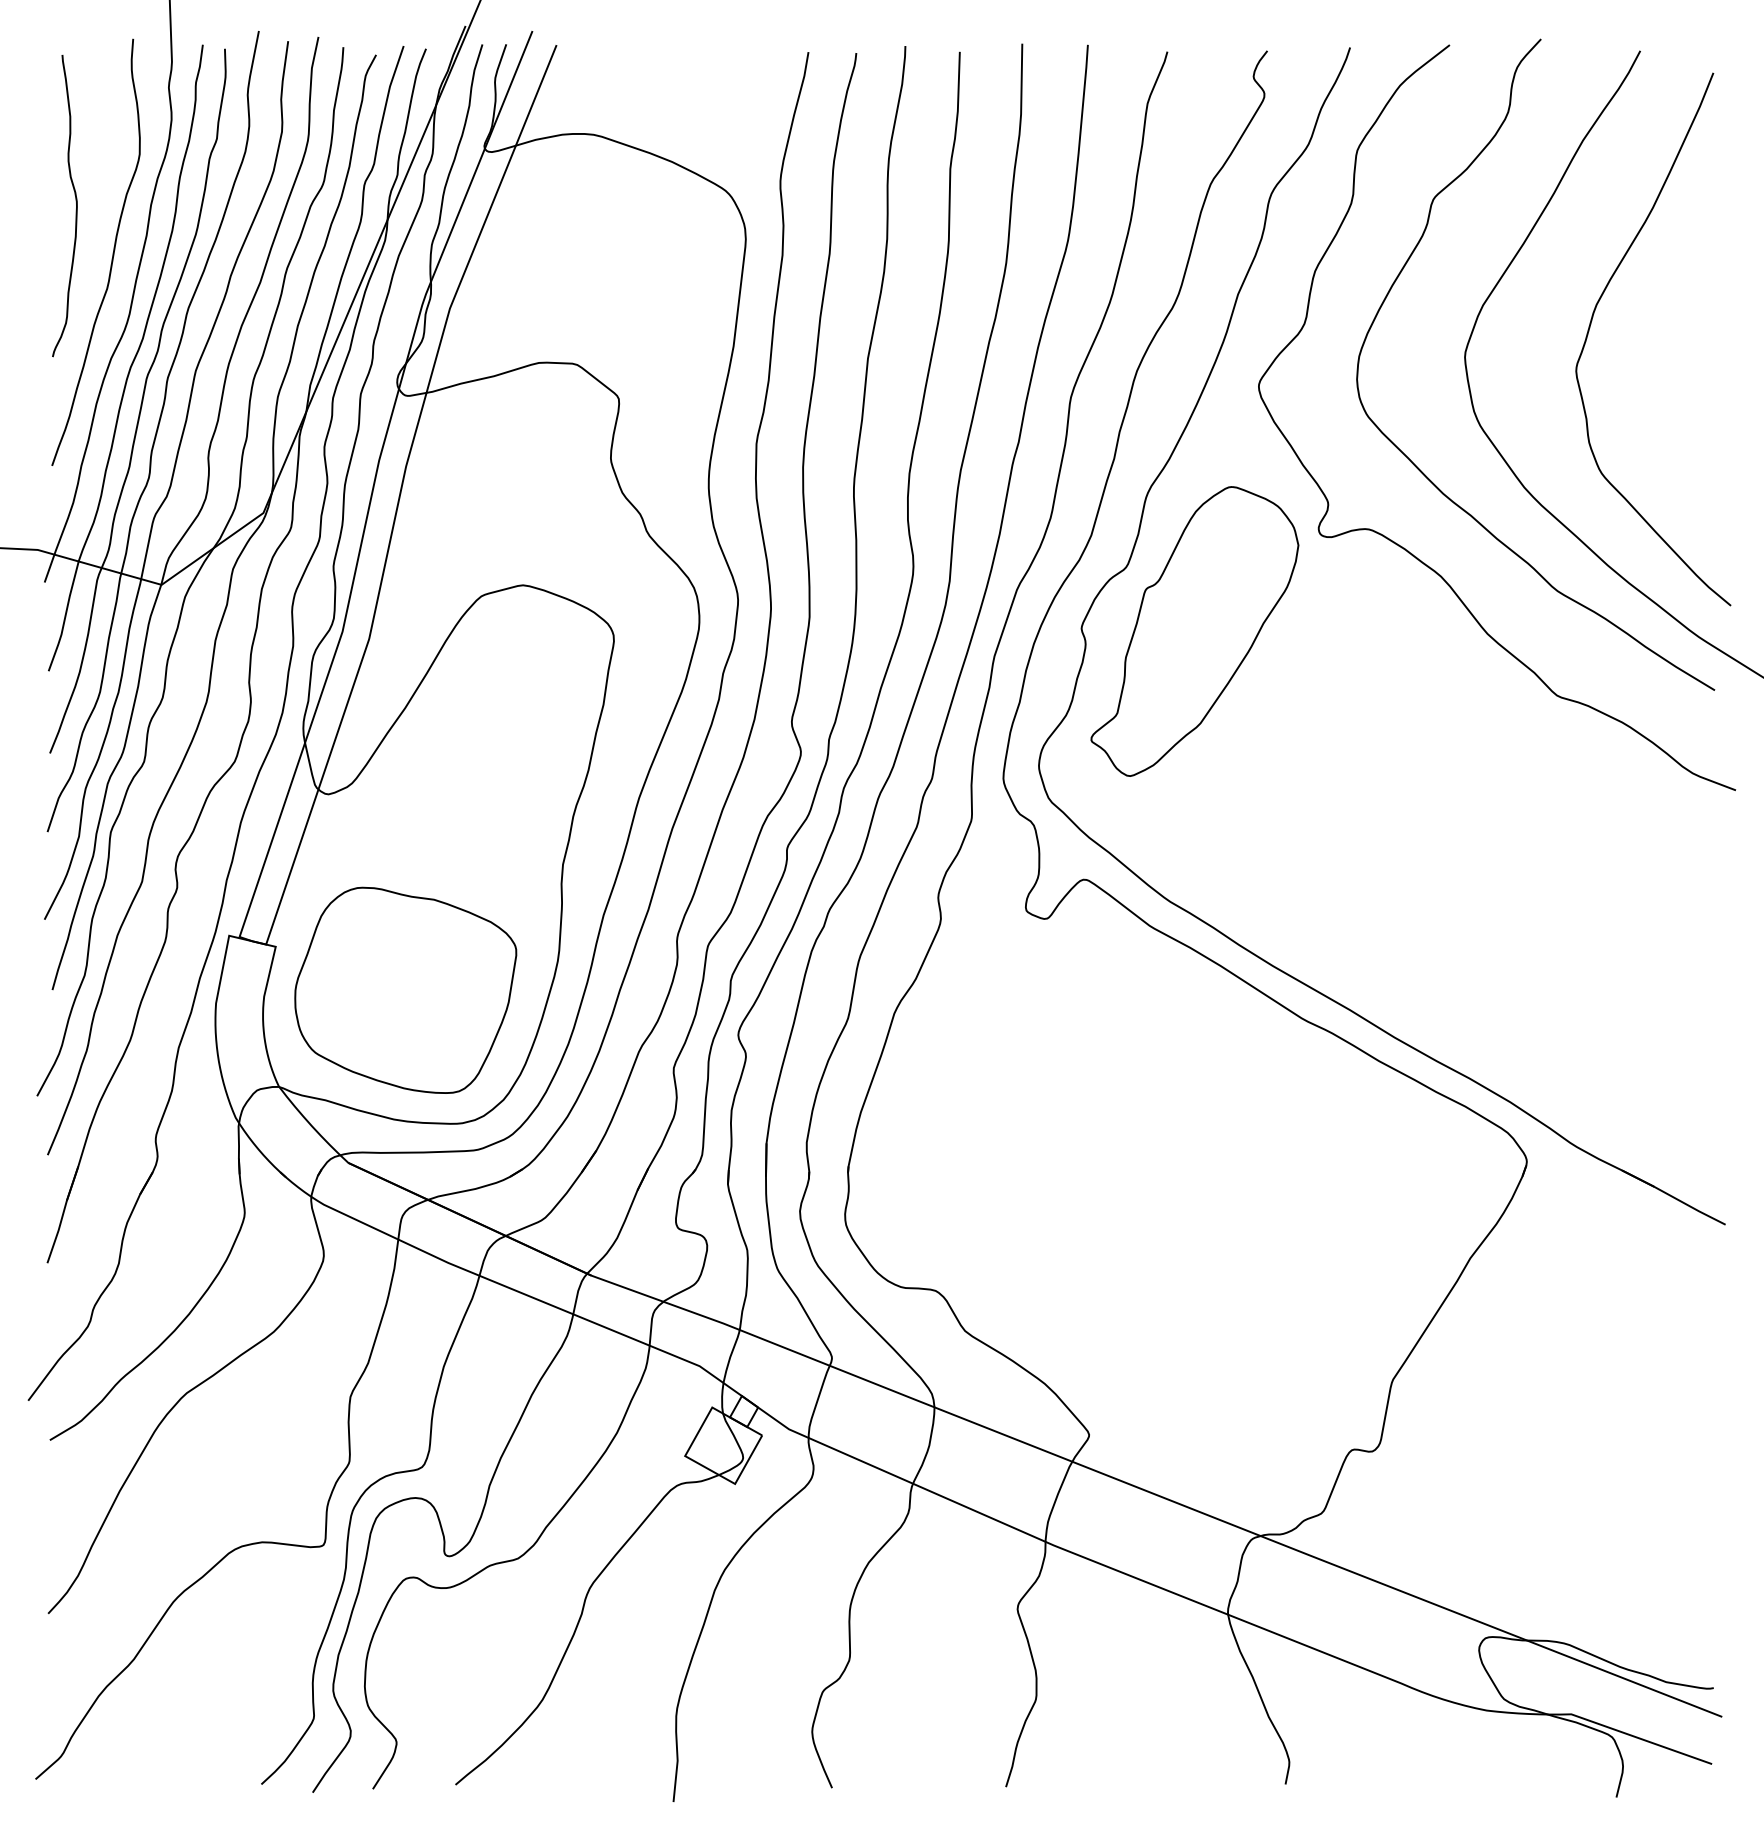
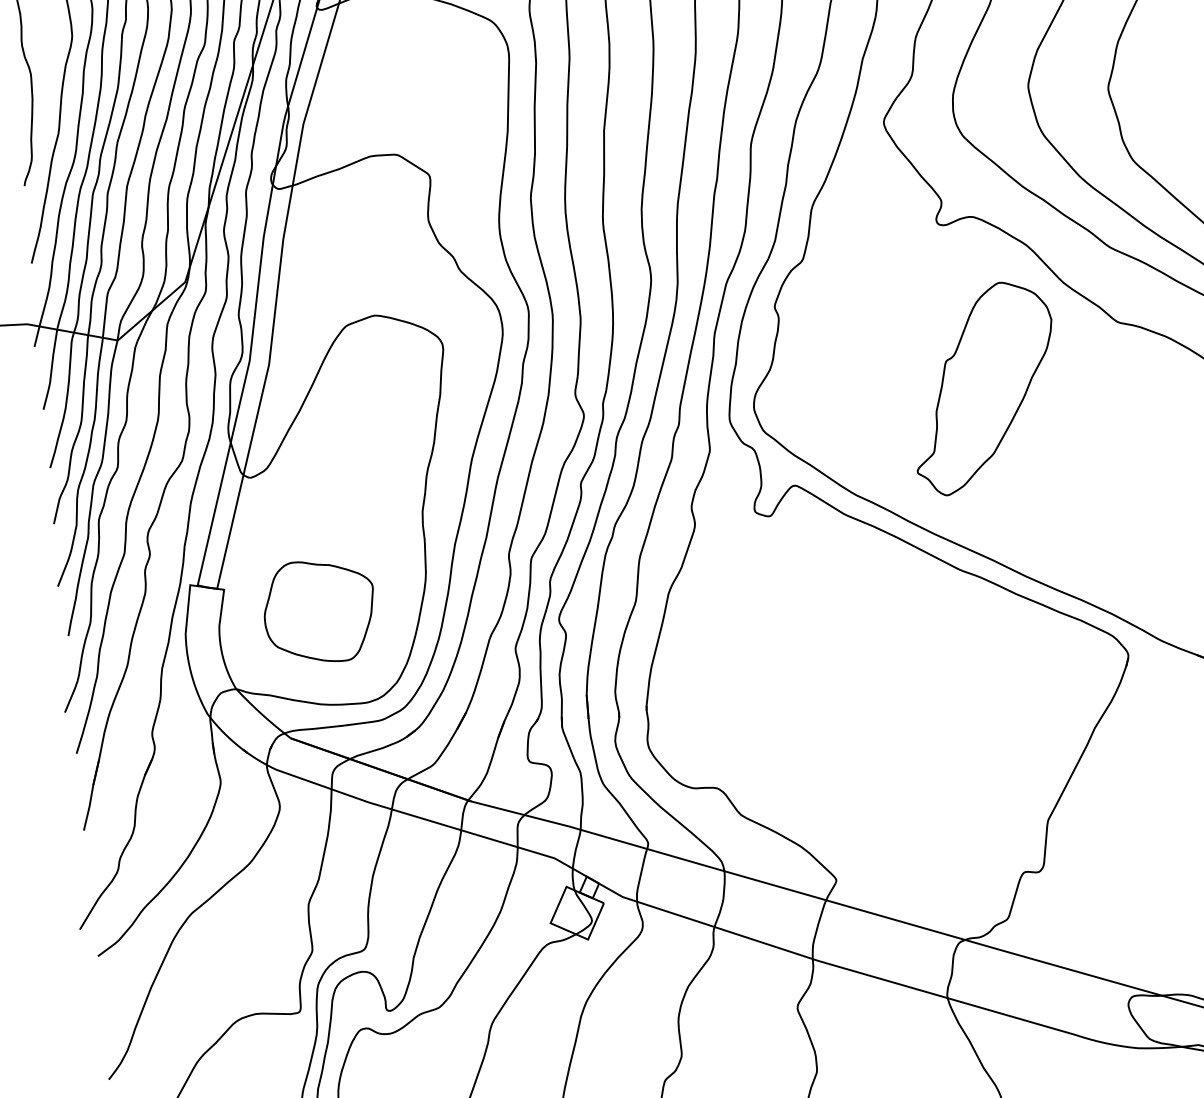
part: (1194, 631) -> (983, 388), moved
part: (405, 989) -> (319, 611), size x0.7

